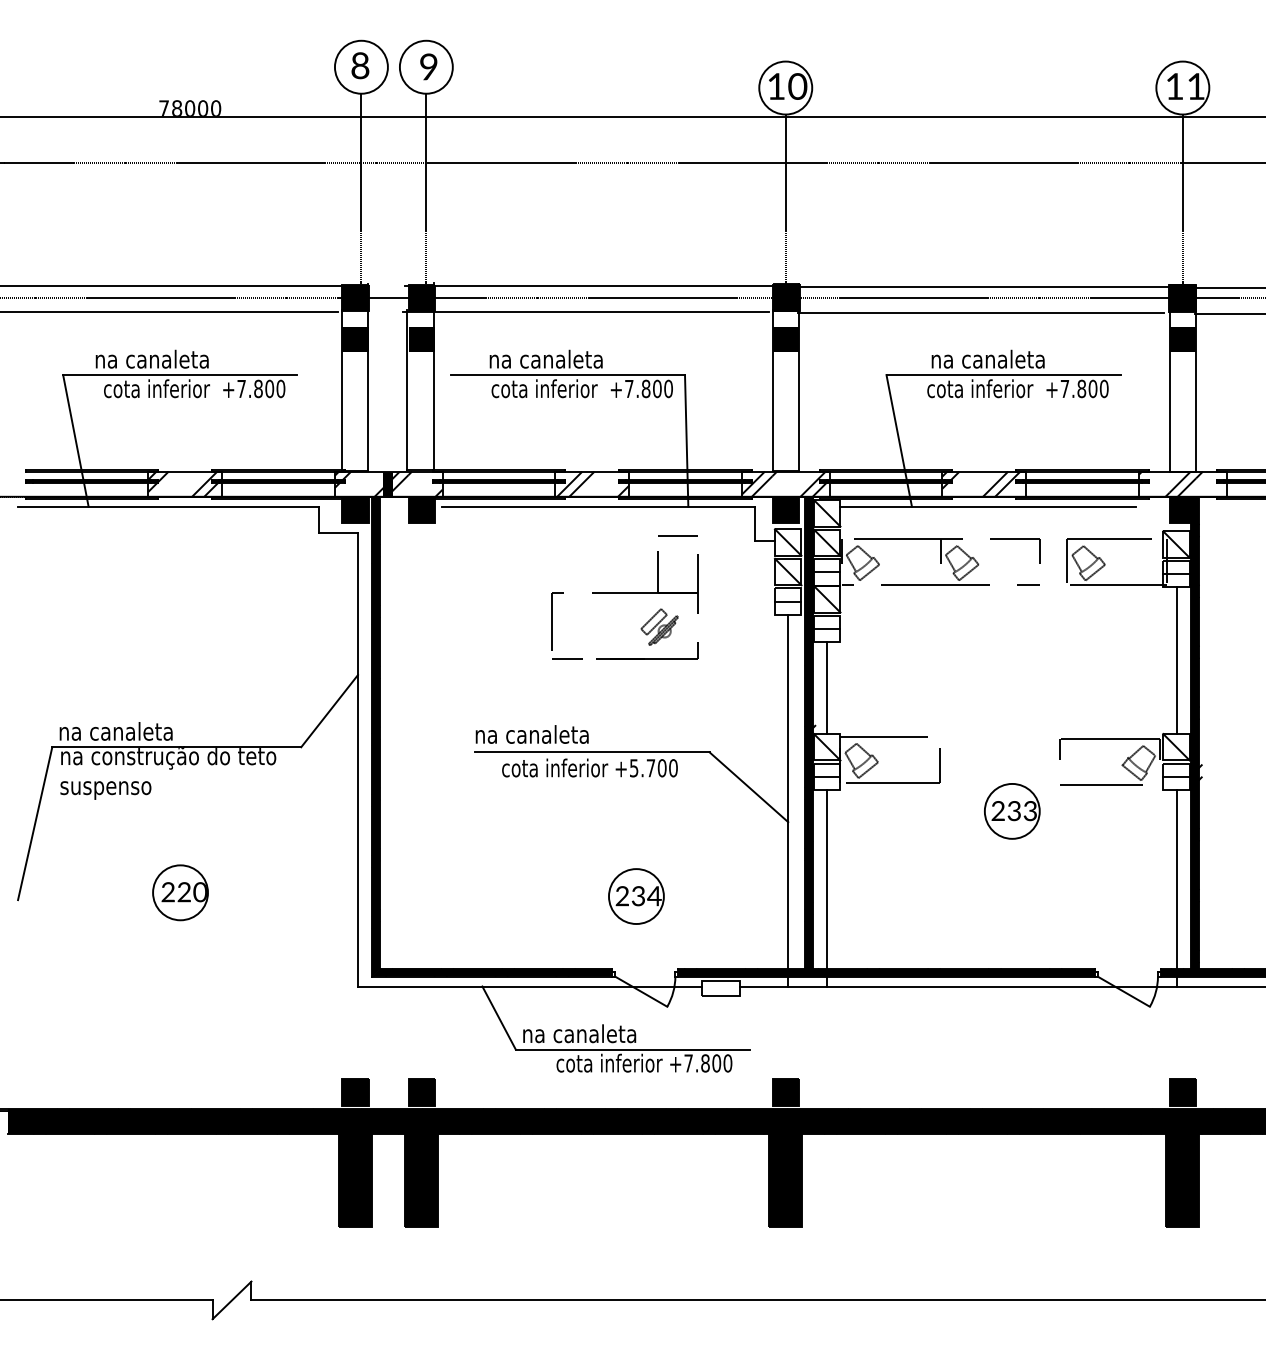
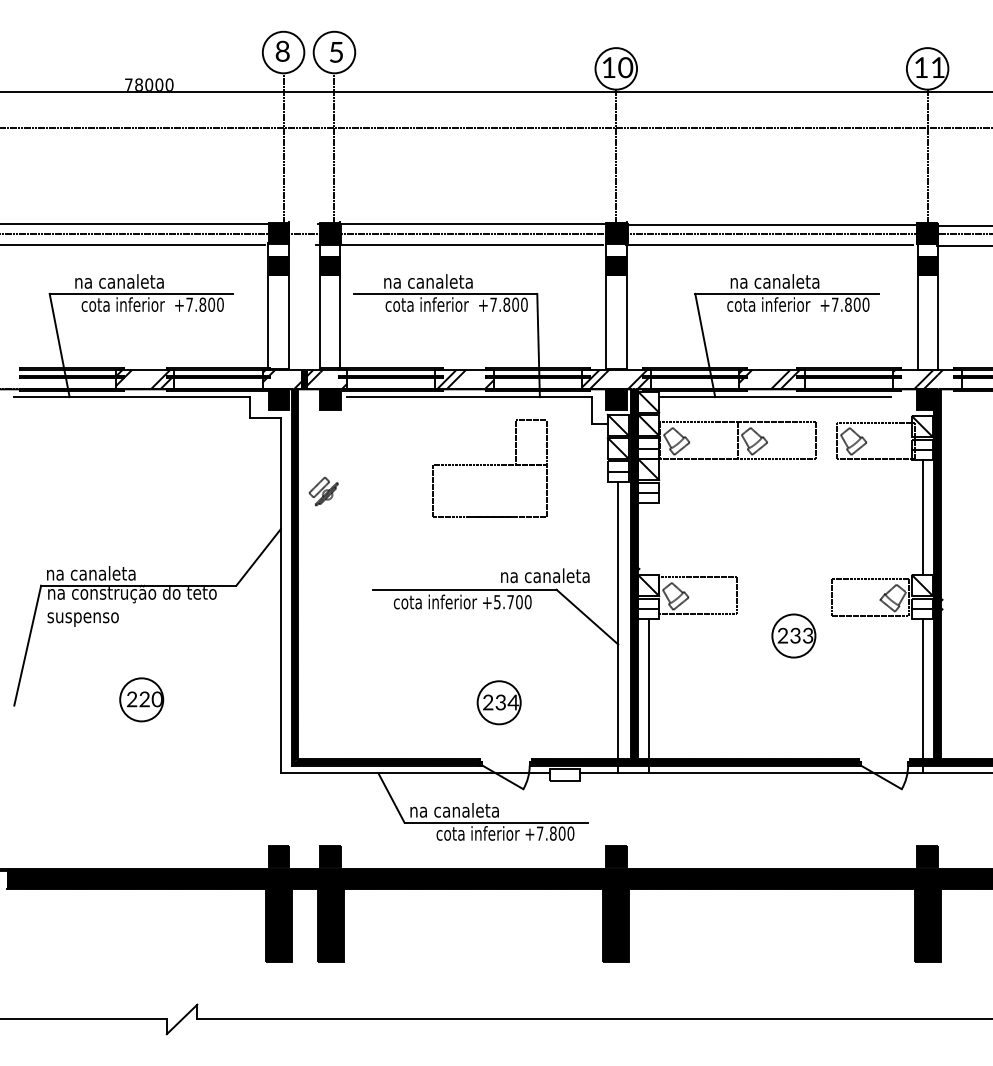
text: (428, 66) -> (336, 51), 9 -> 5
part: (659, 626) -> (323, 491), moved
line: (827, 688) -> (649, 539), removed
text: (531, 734) -> (544, 575), moved

